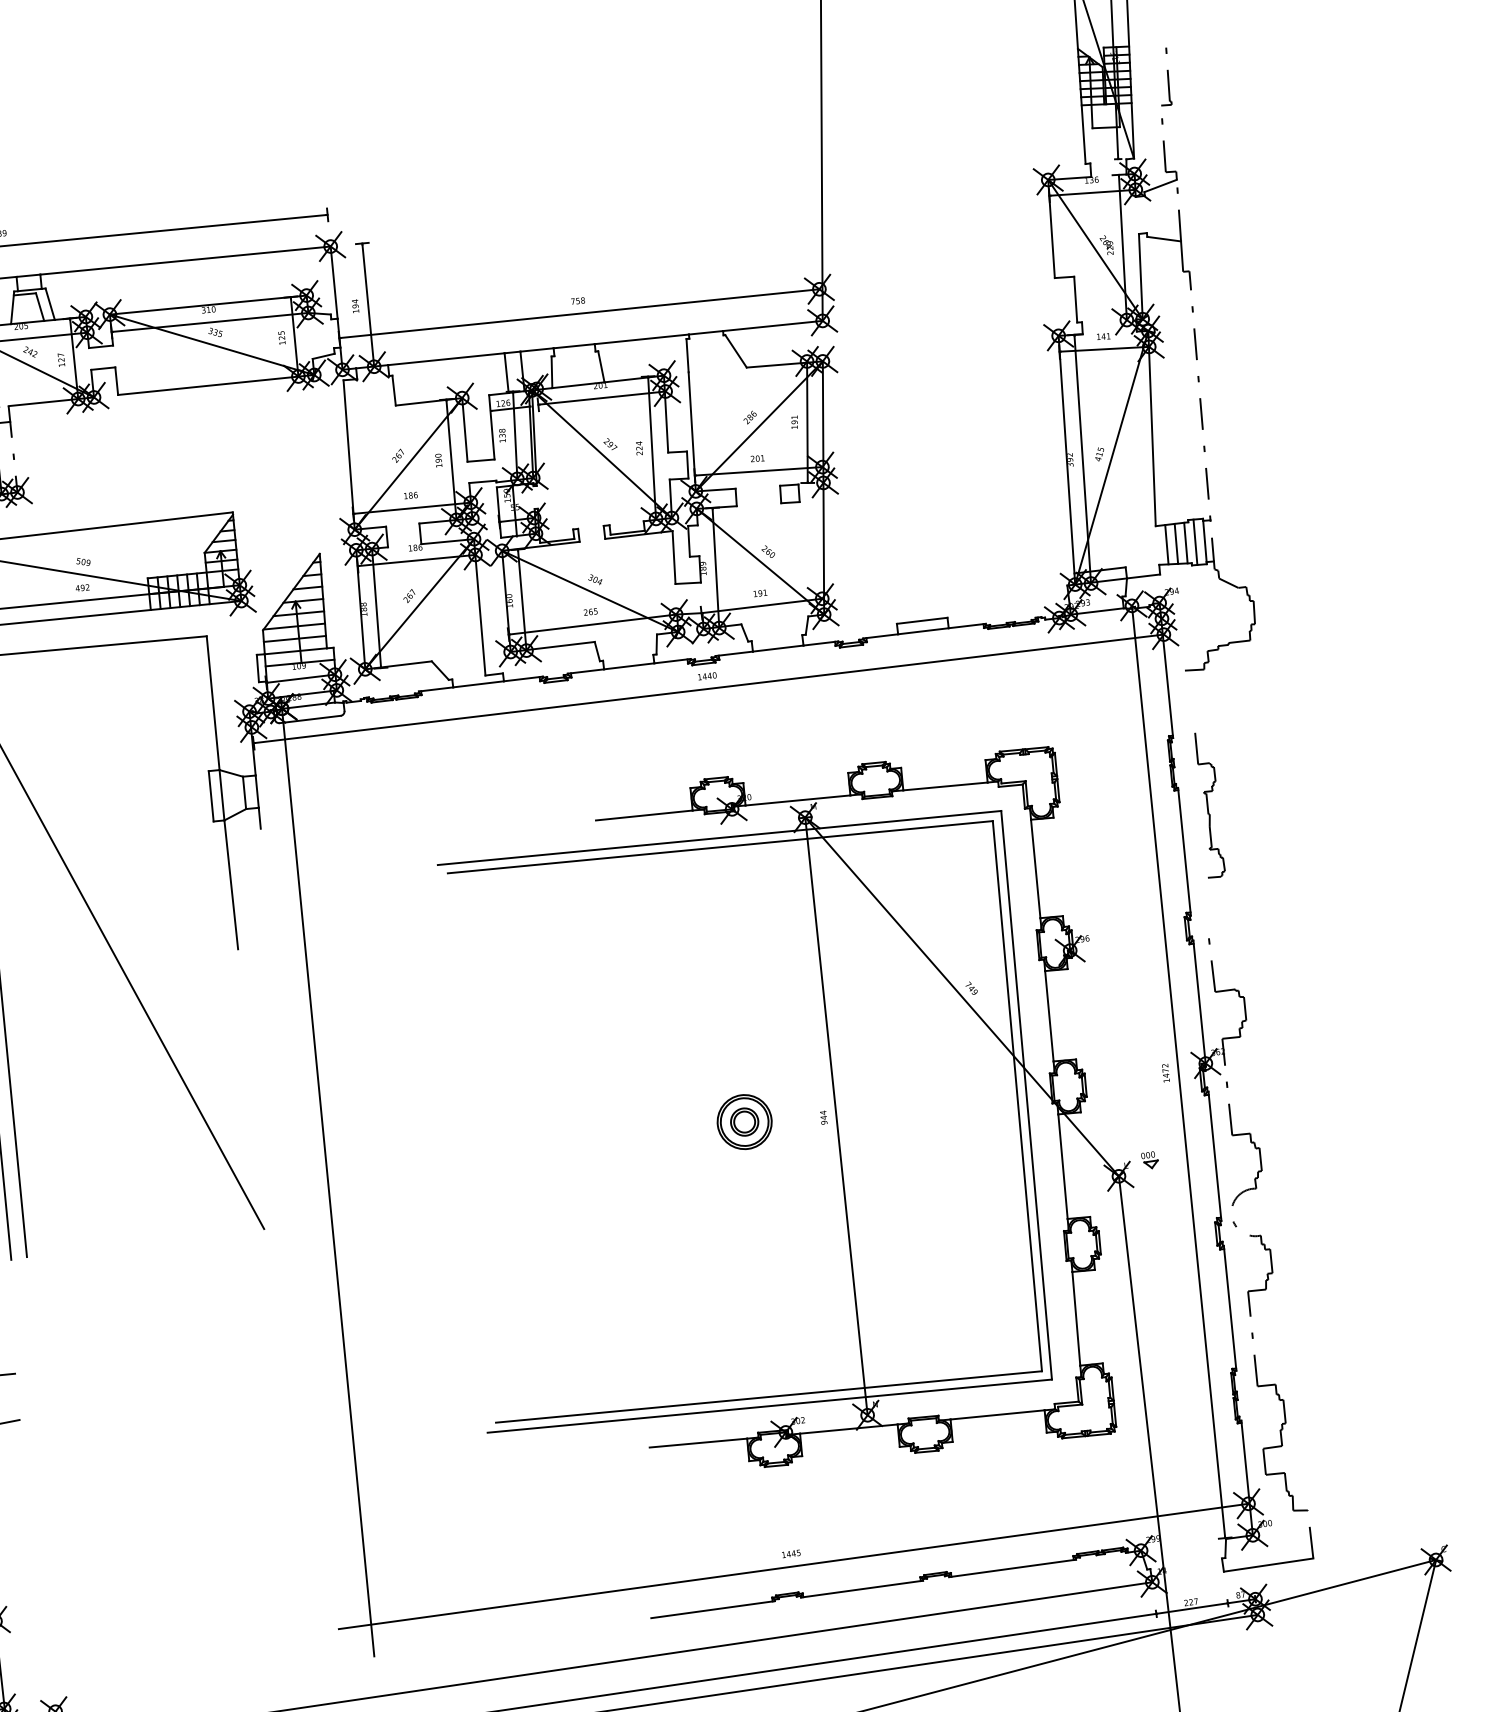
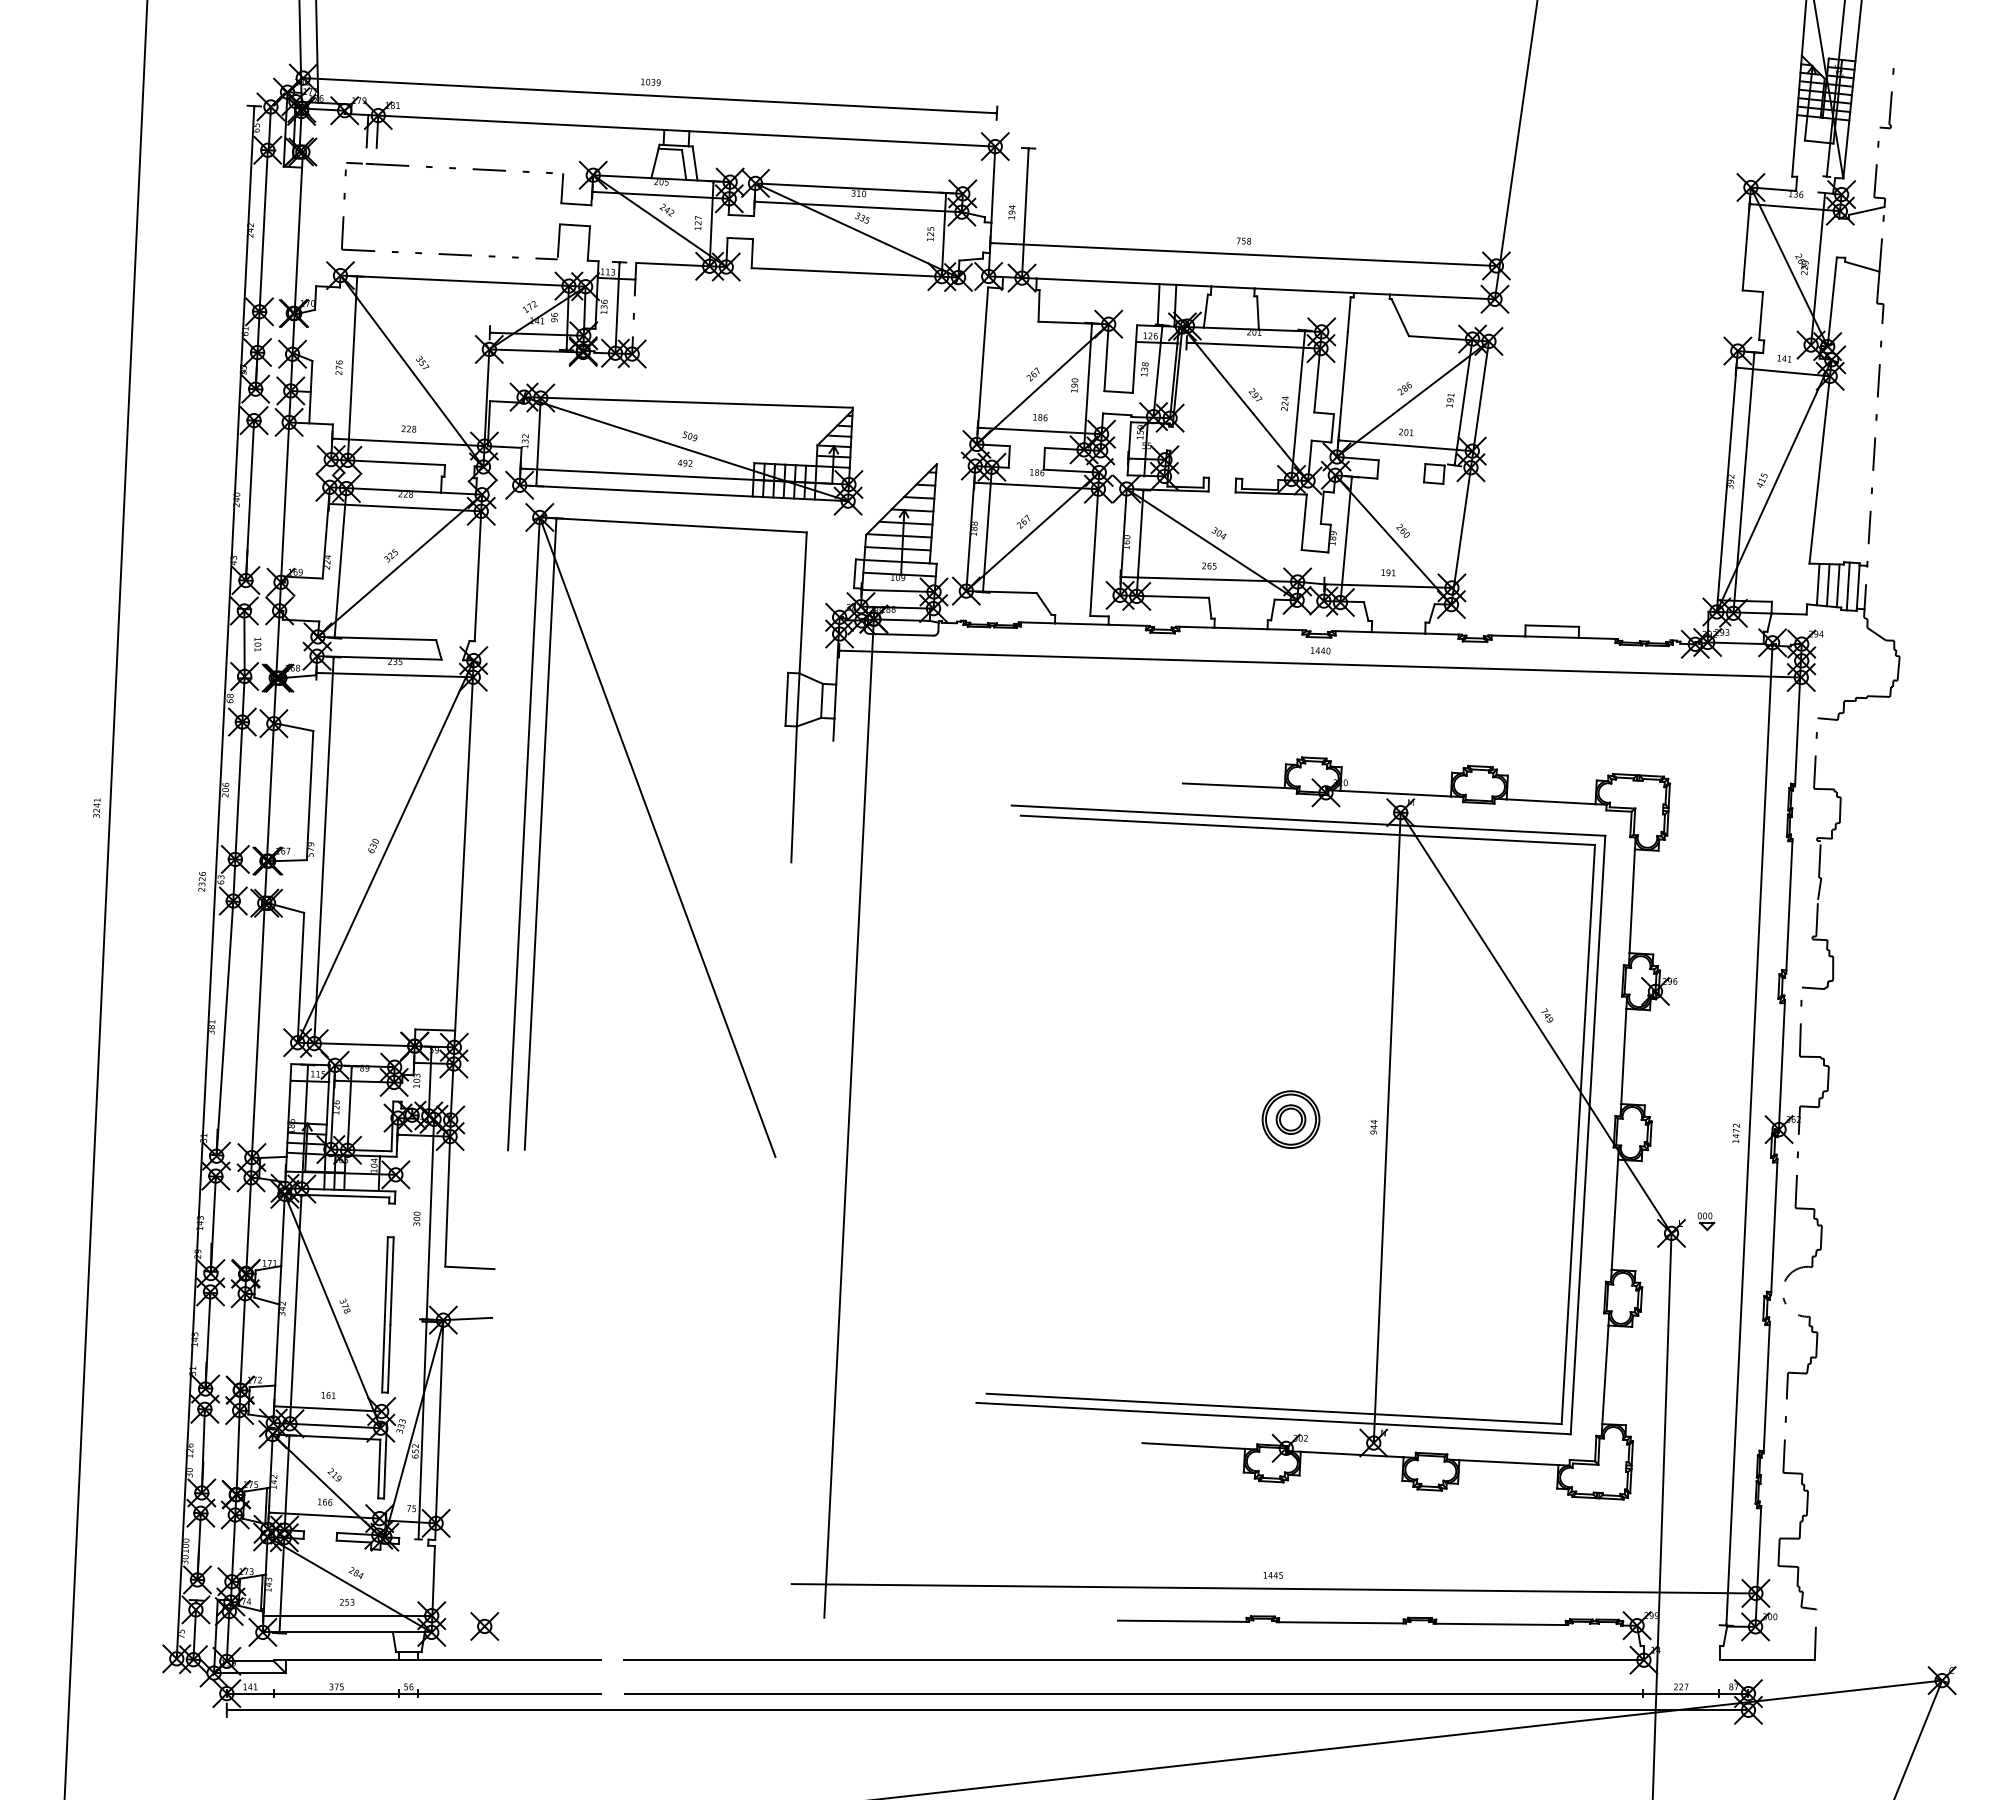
part: (1208, 804) -> (1821, 860), size x1.67

